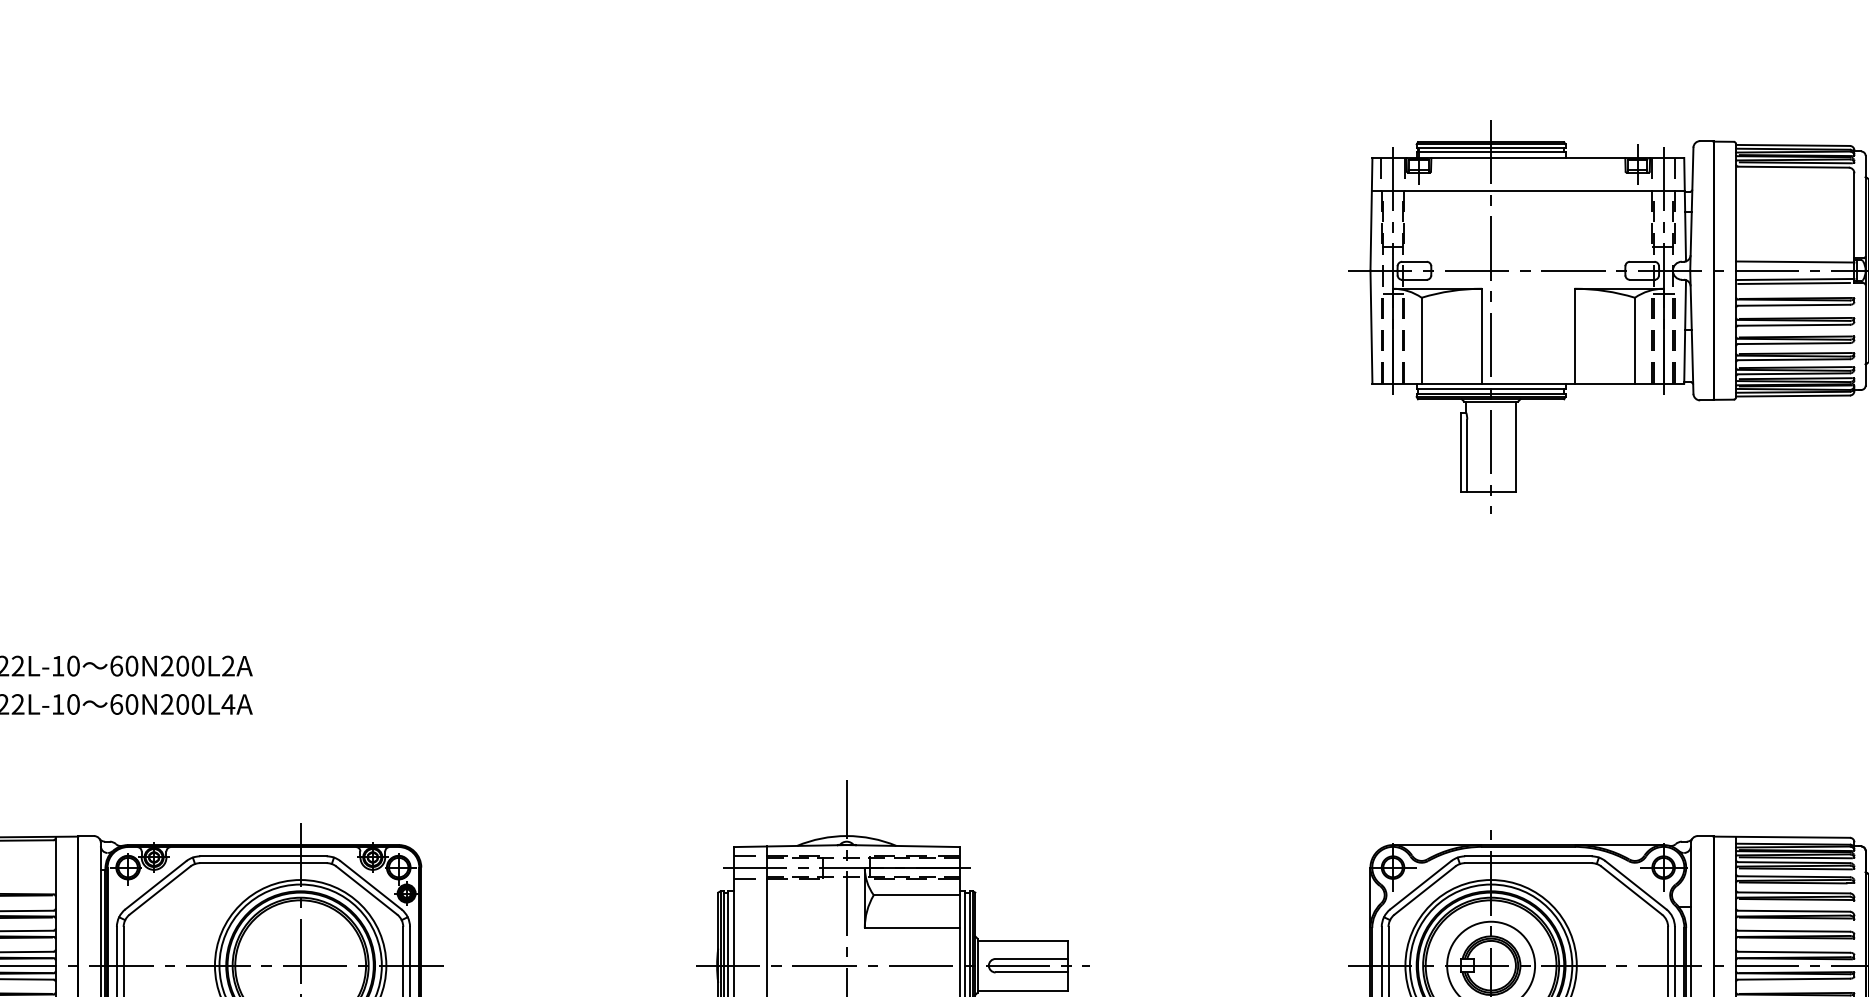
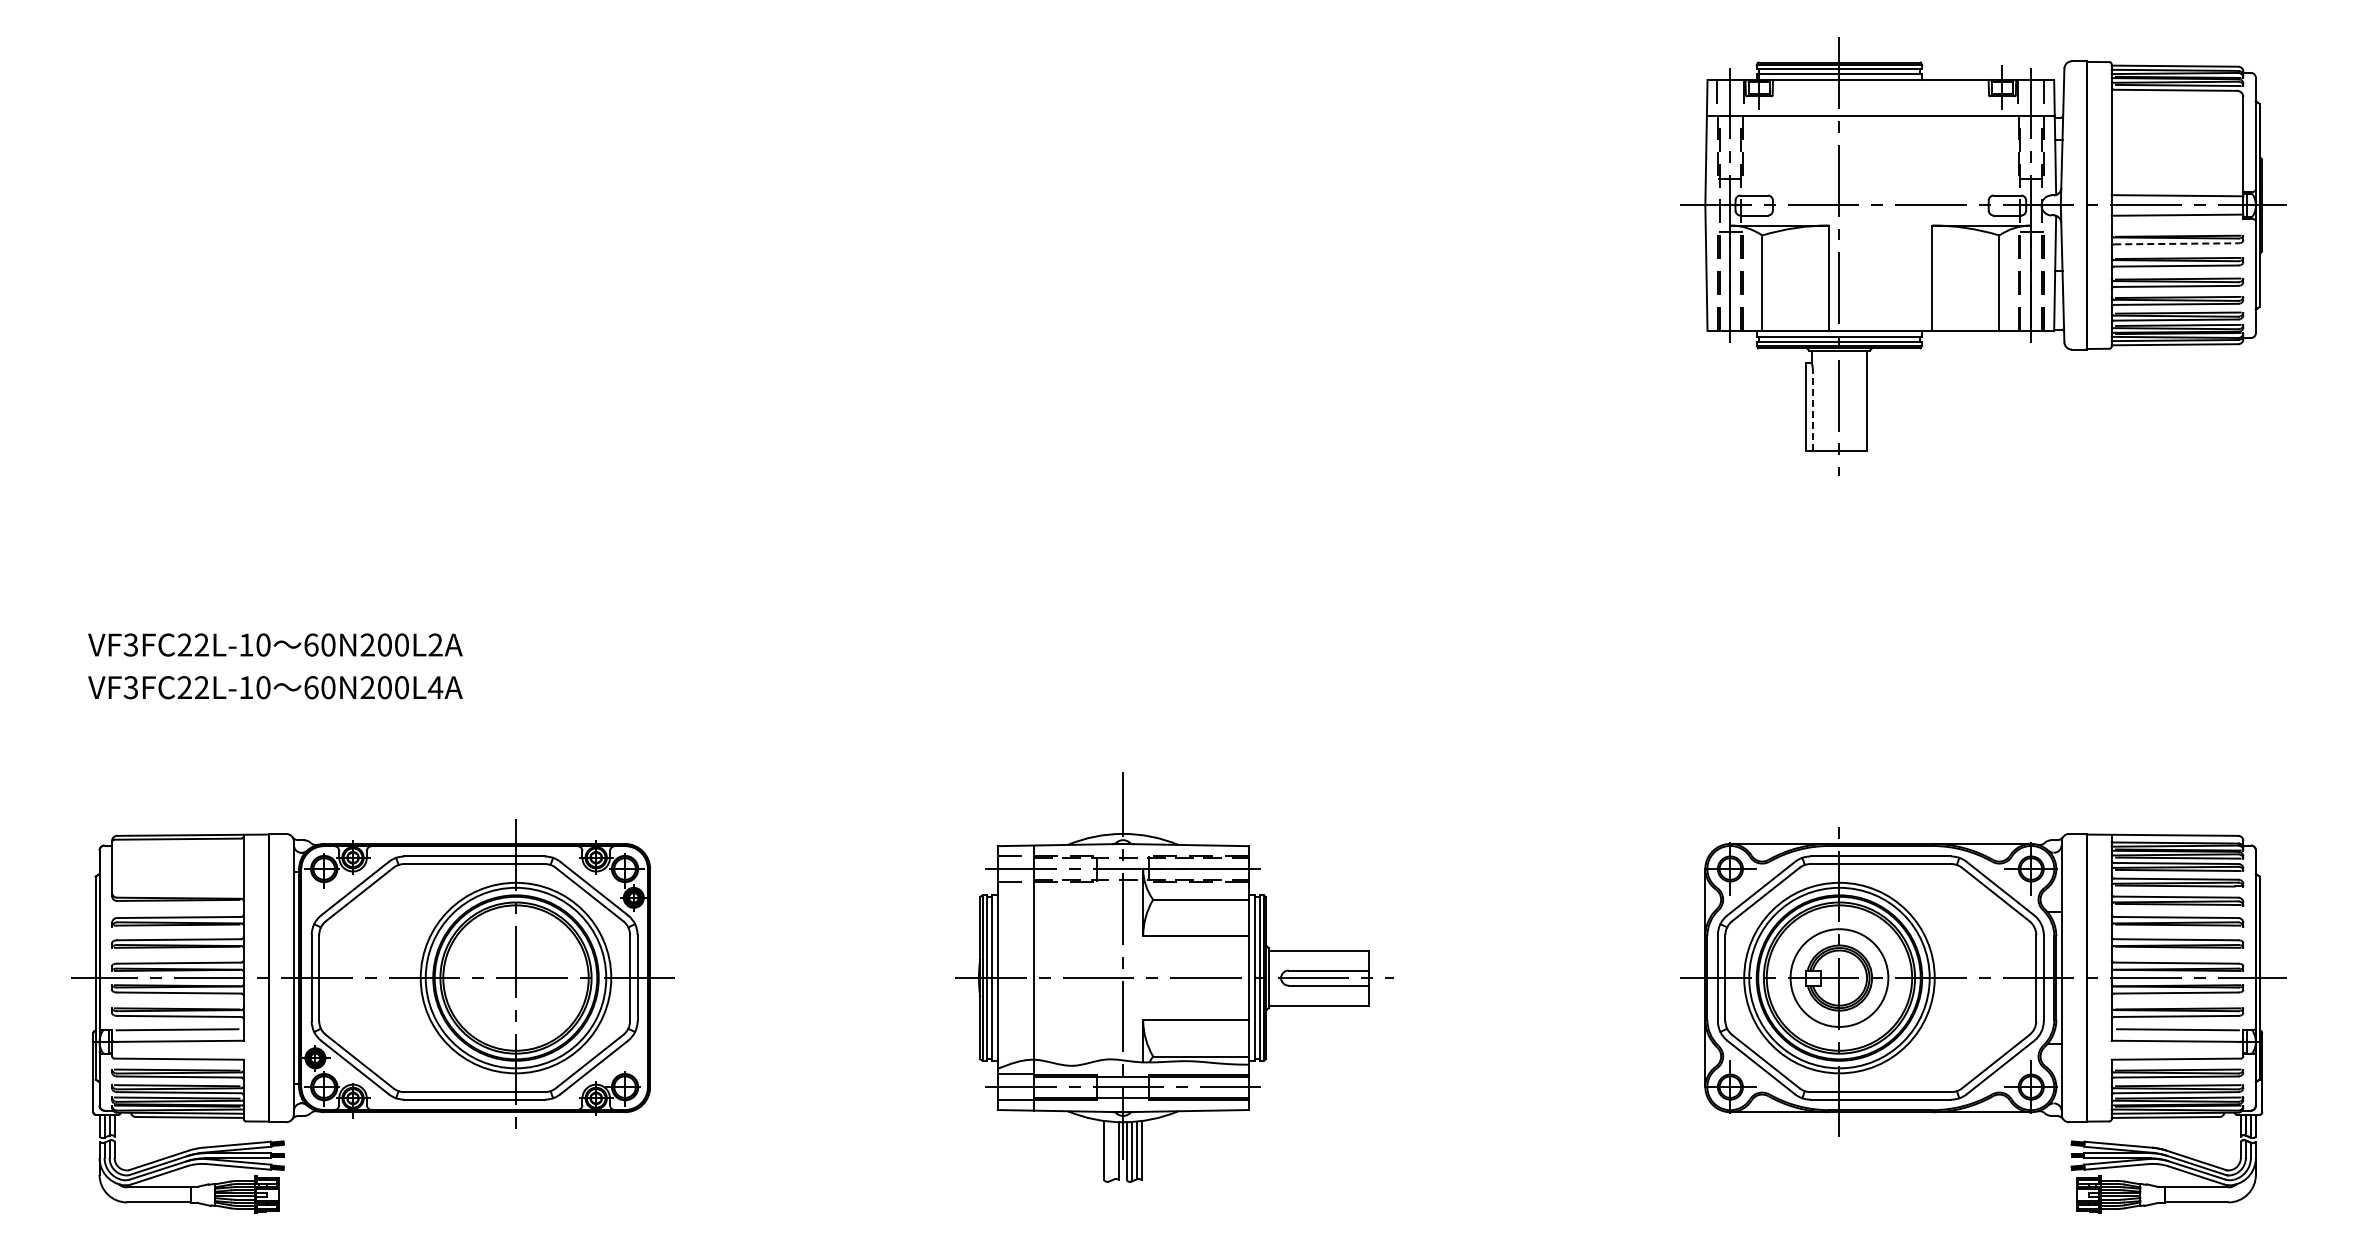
line: (1794, 283) -> (2176, 219), removed
line: (1794, 304) -> (2176, 243), solid -> dashed
line: (1466, 455) -> (1812, 410), solid -> dashed

